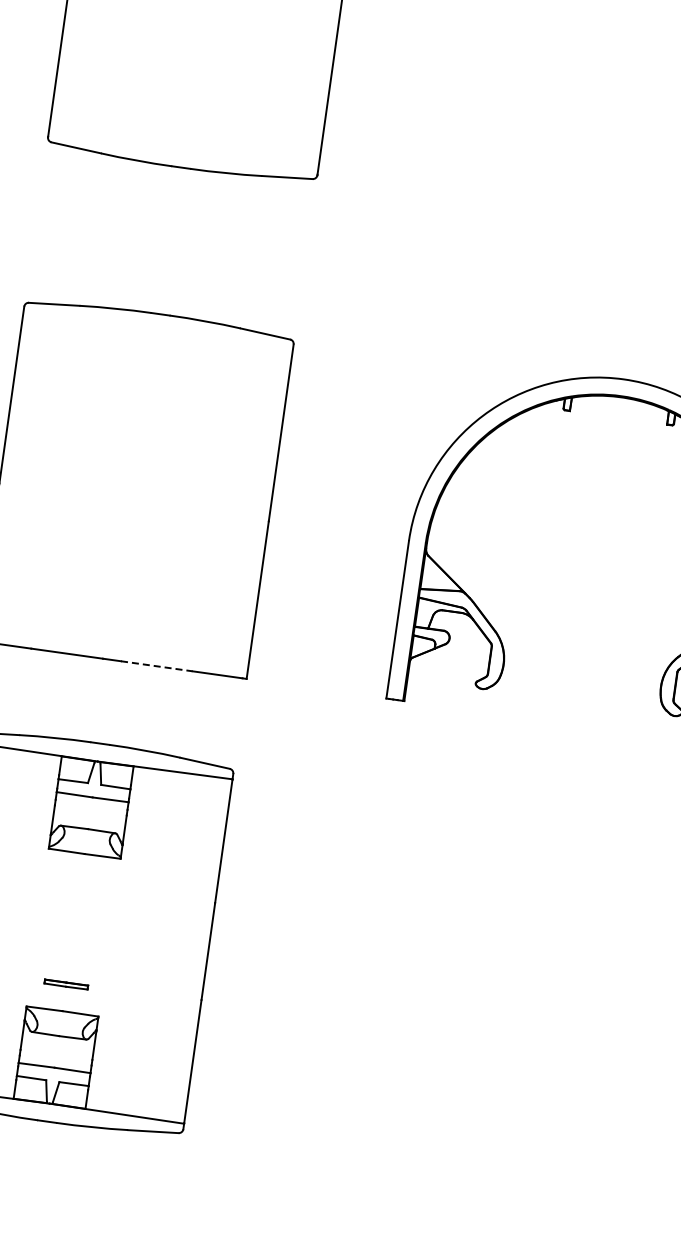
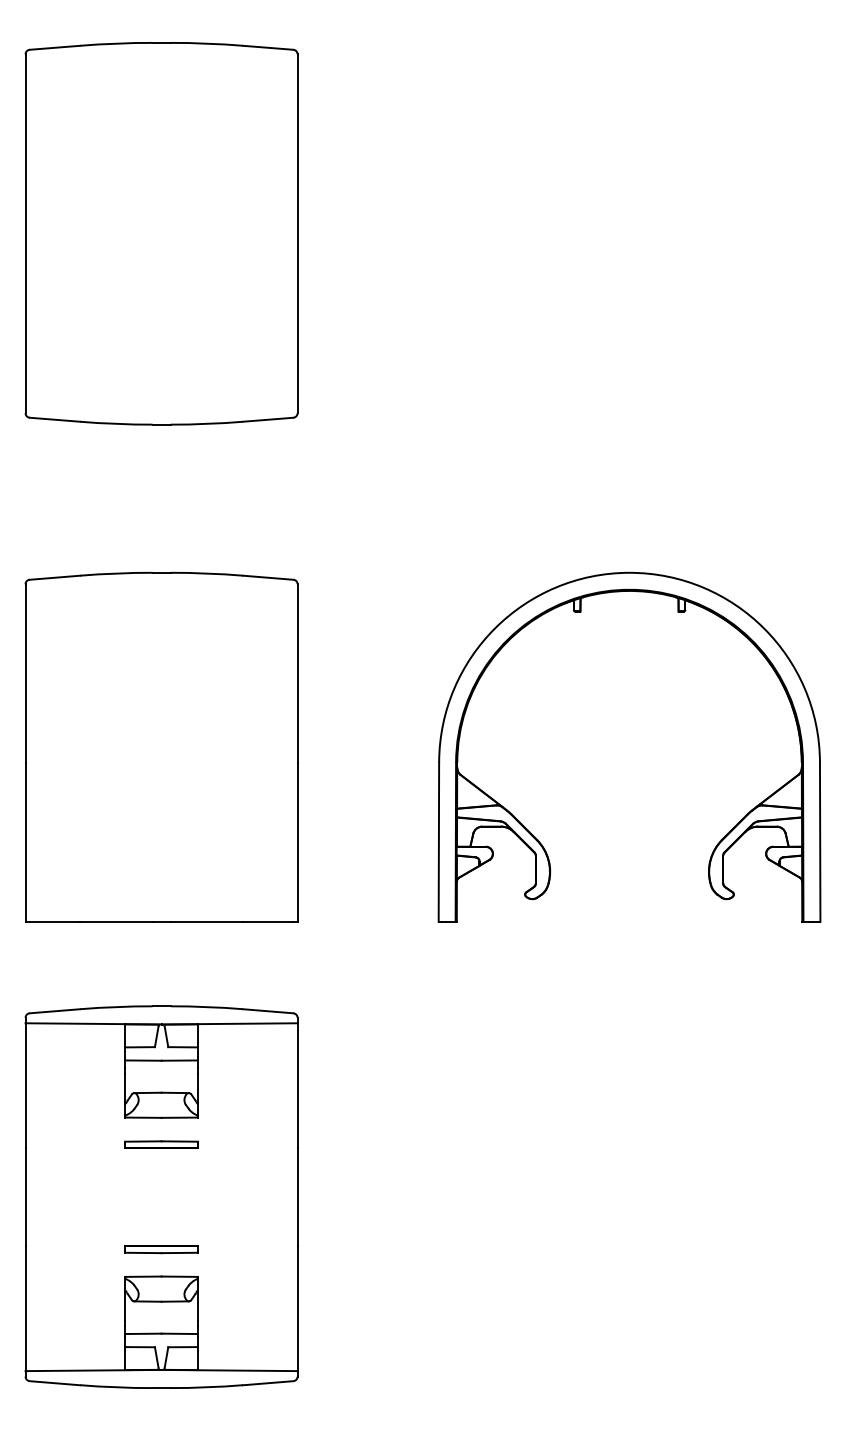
line: (157, 665) -> (207, 921), dashed -> solid
part: (80, 880) -> (161, 1144), added
part: (66, 984) -> (161, 1249), size x1.67

